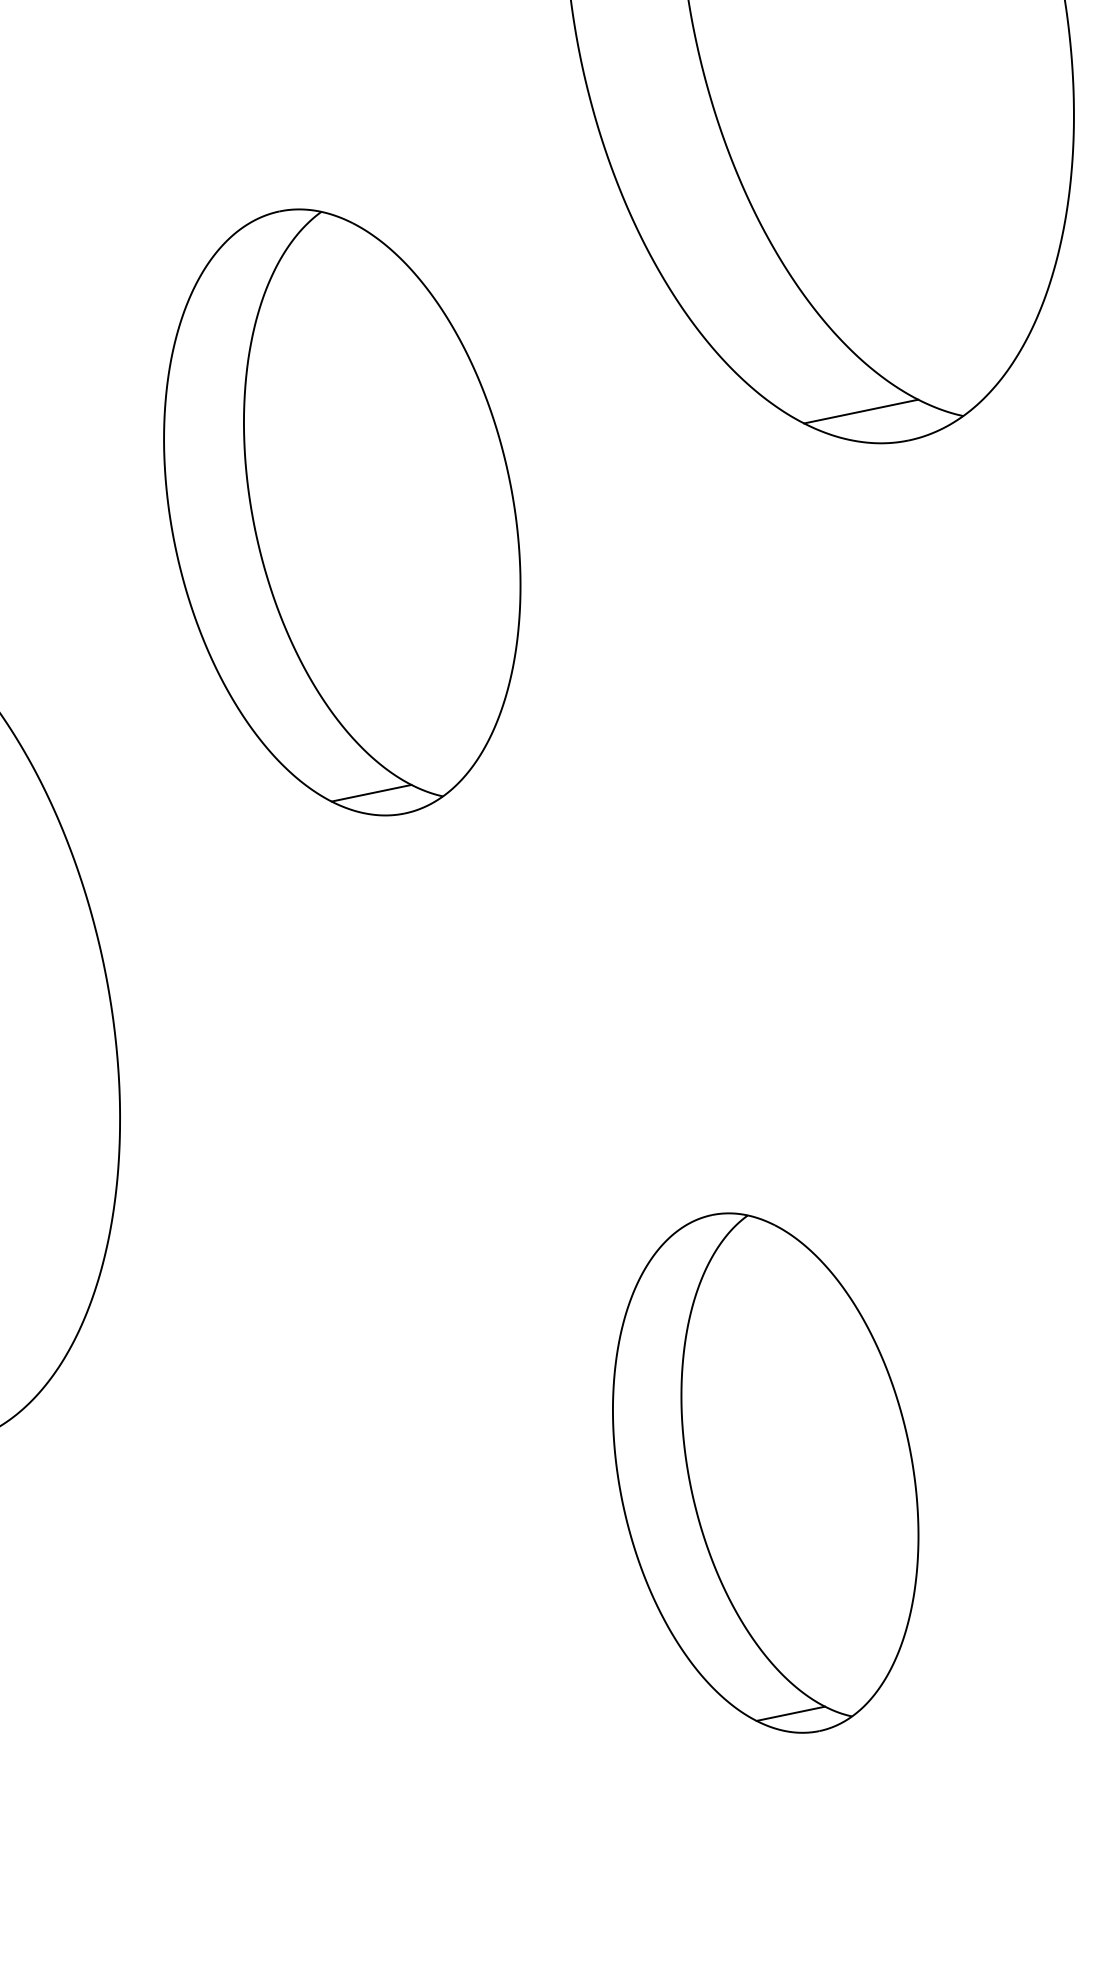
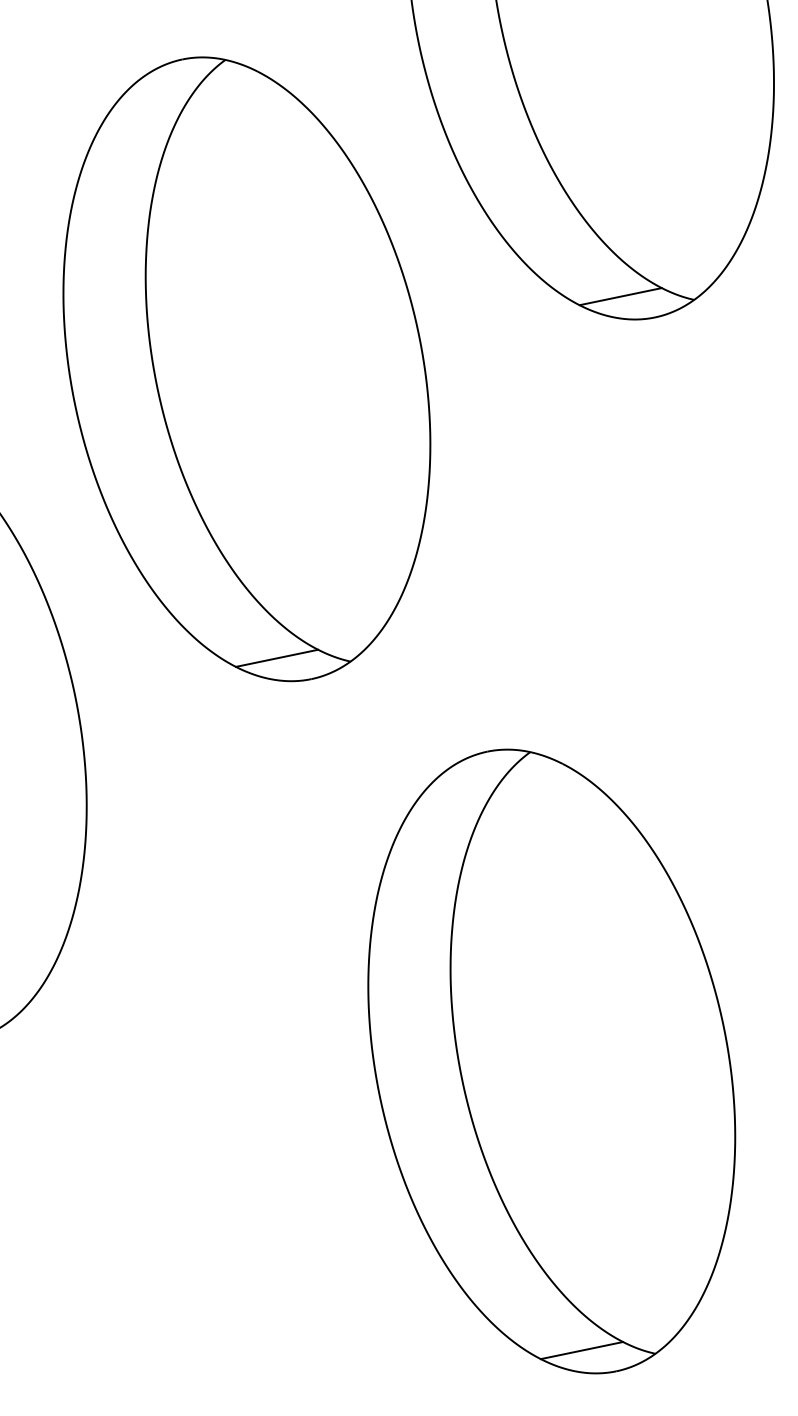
part: (341, 512) -> (246, 369), size x1.43
part: (765, 1472) -> (551, 1061), size x1.67

